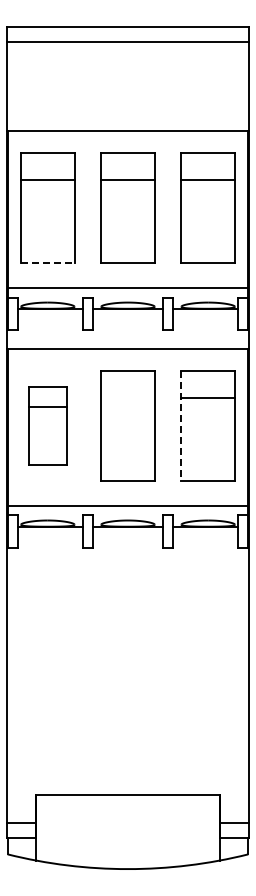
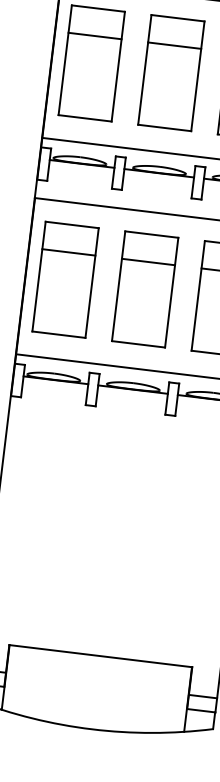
line: (47, 263) -> (84, 118), dashed -> solid
line: (127, 398) -> (147, 262), added
part: (47, 425) -> (65, 279), size x1.43
line: (181, 426) -> (198, 296), dashed -> solid

